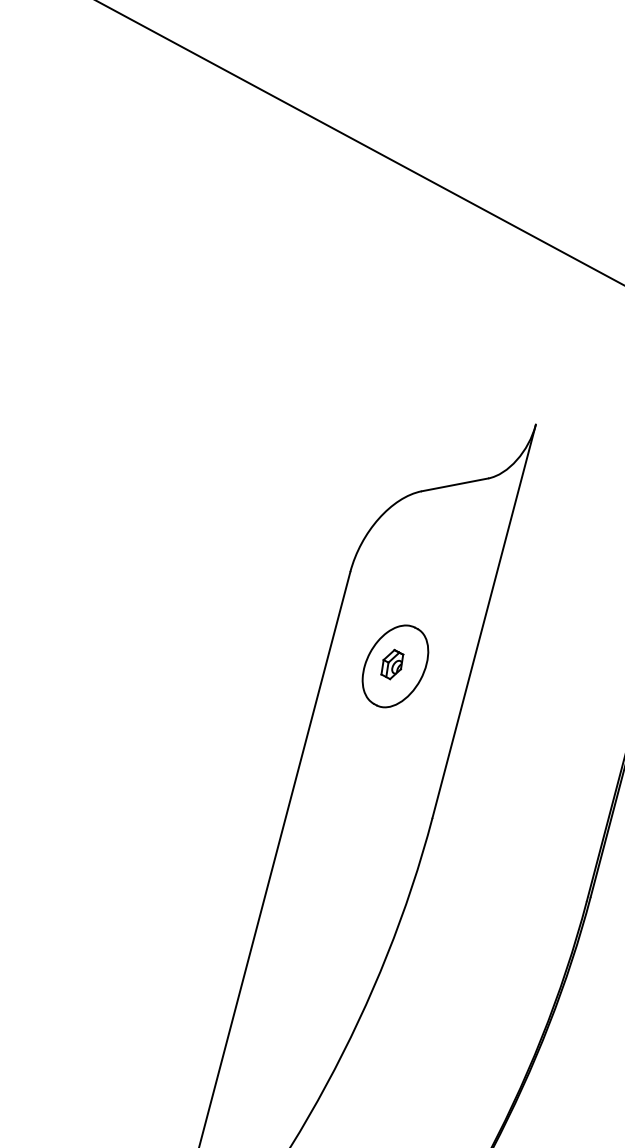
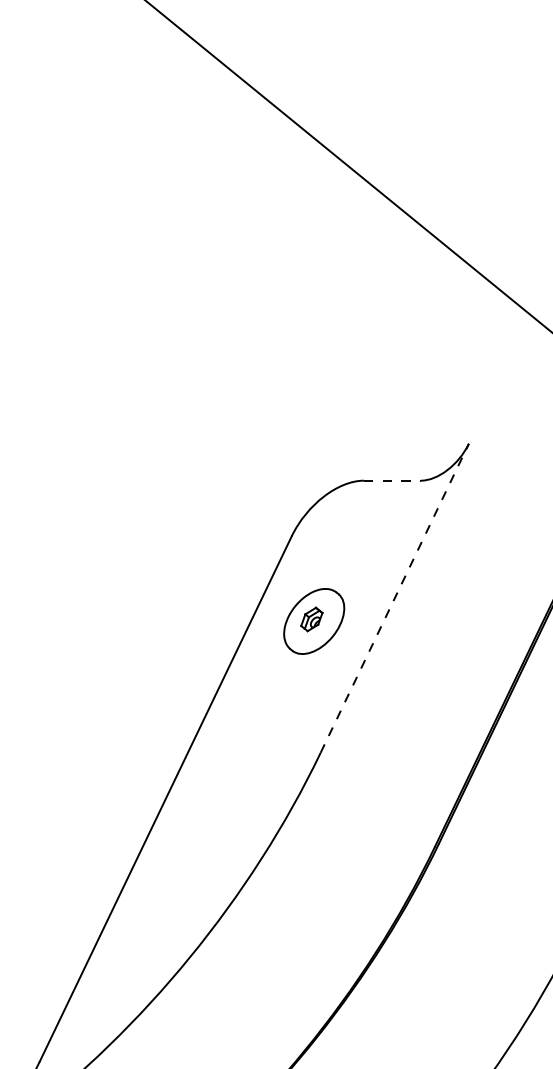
line: (455, 484) -> (392, 480), solid -> dashed
line: (484, 620) -> (395, 597), solid -> dashed

